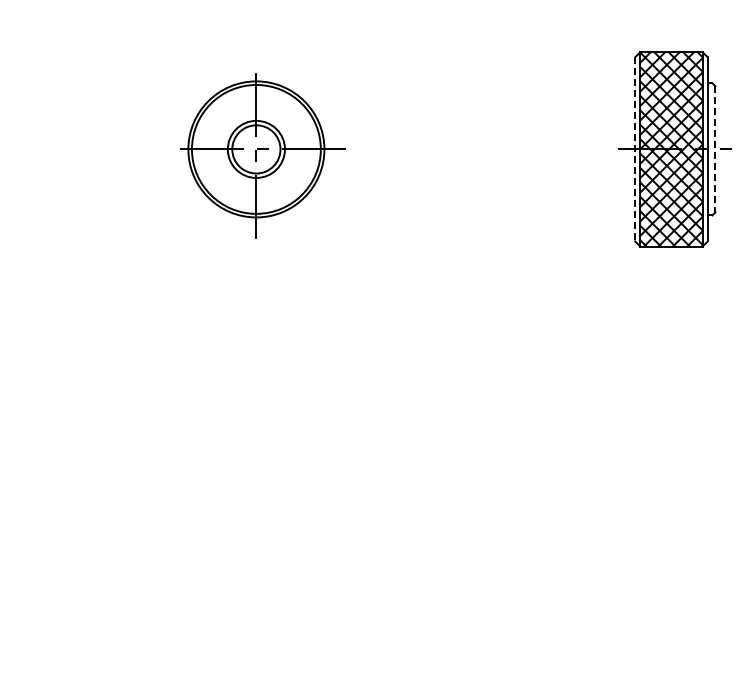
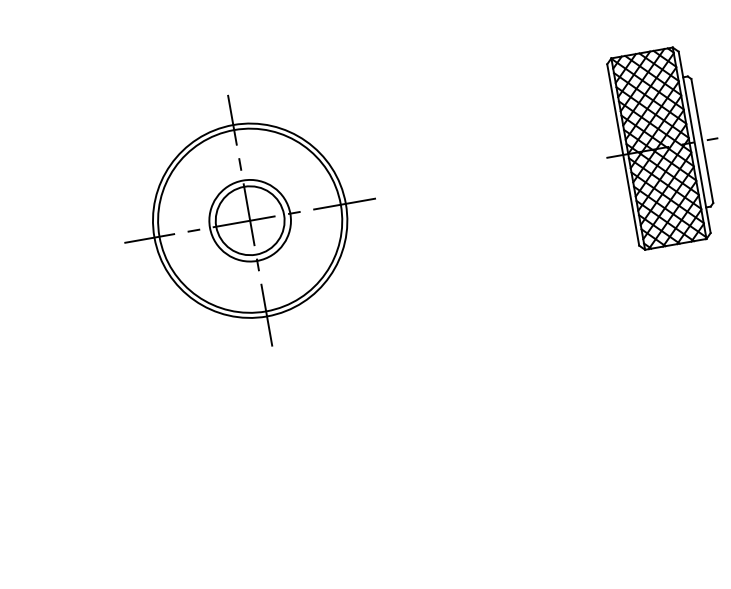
part: (256, 149) -> (250, 220), size x1.43
line: (635, 149) -> (623, 155), dashed -> solid
line: (715, 149) -> (702, 141), dashed -> solid

